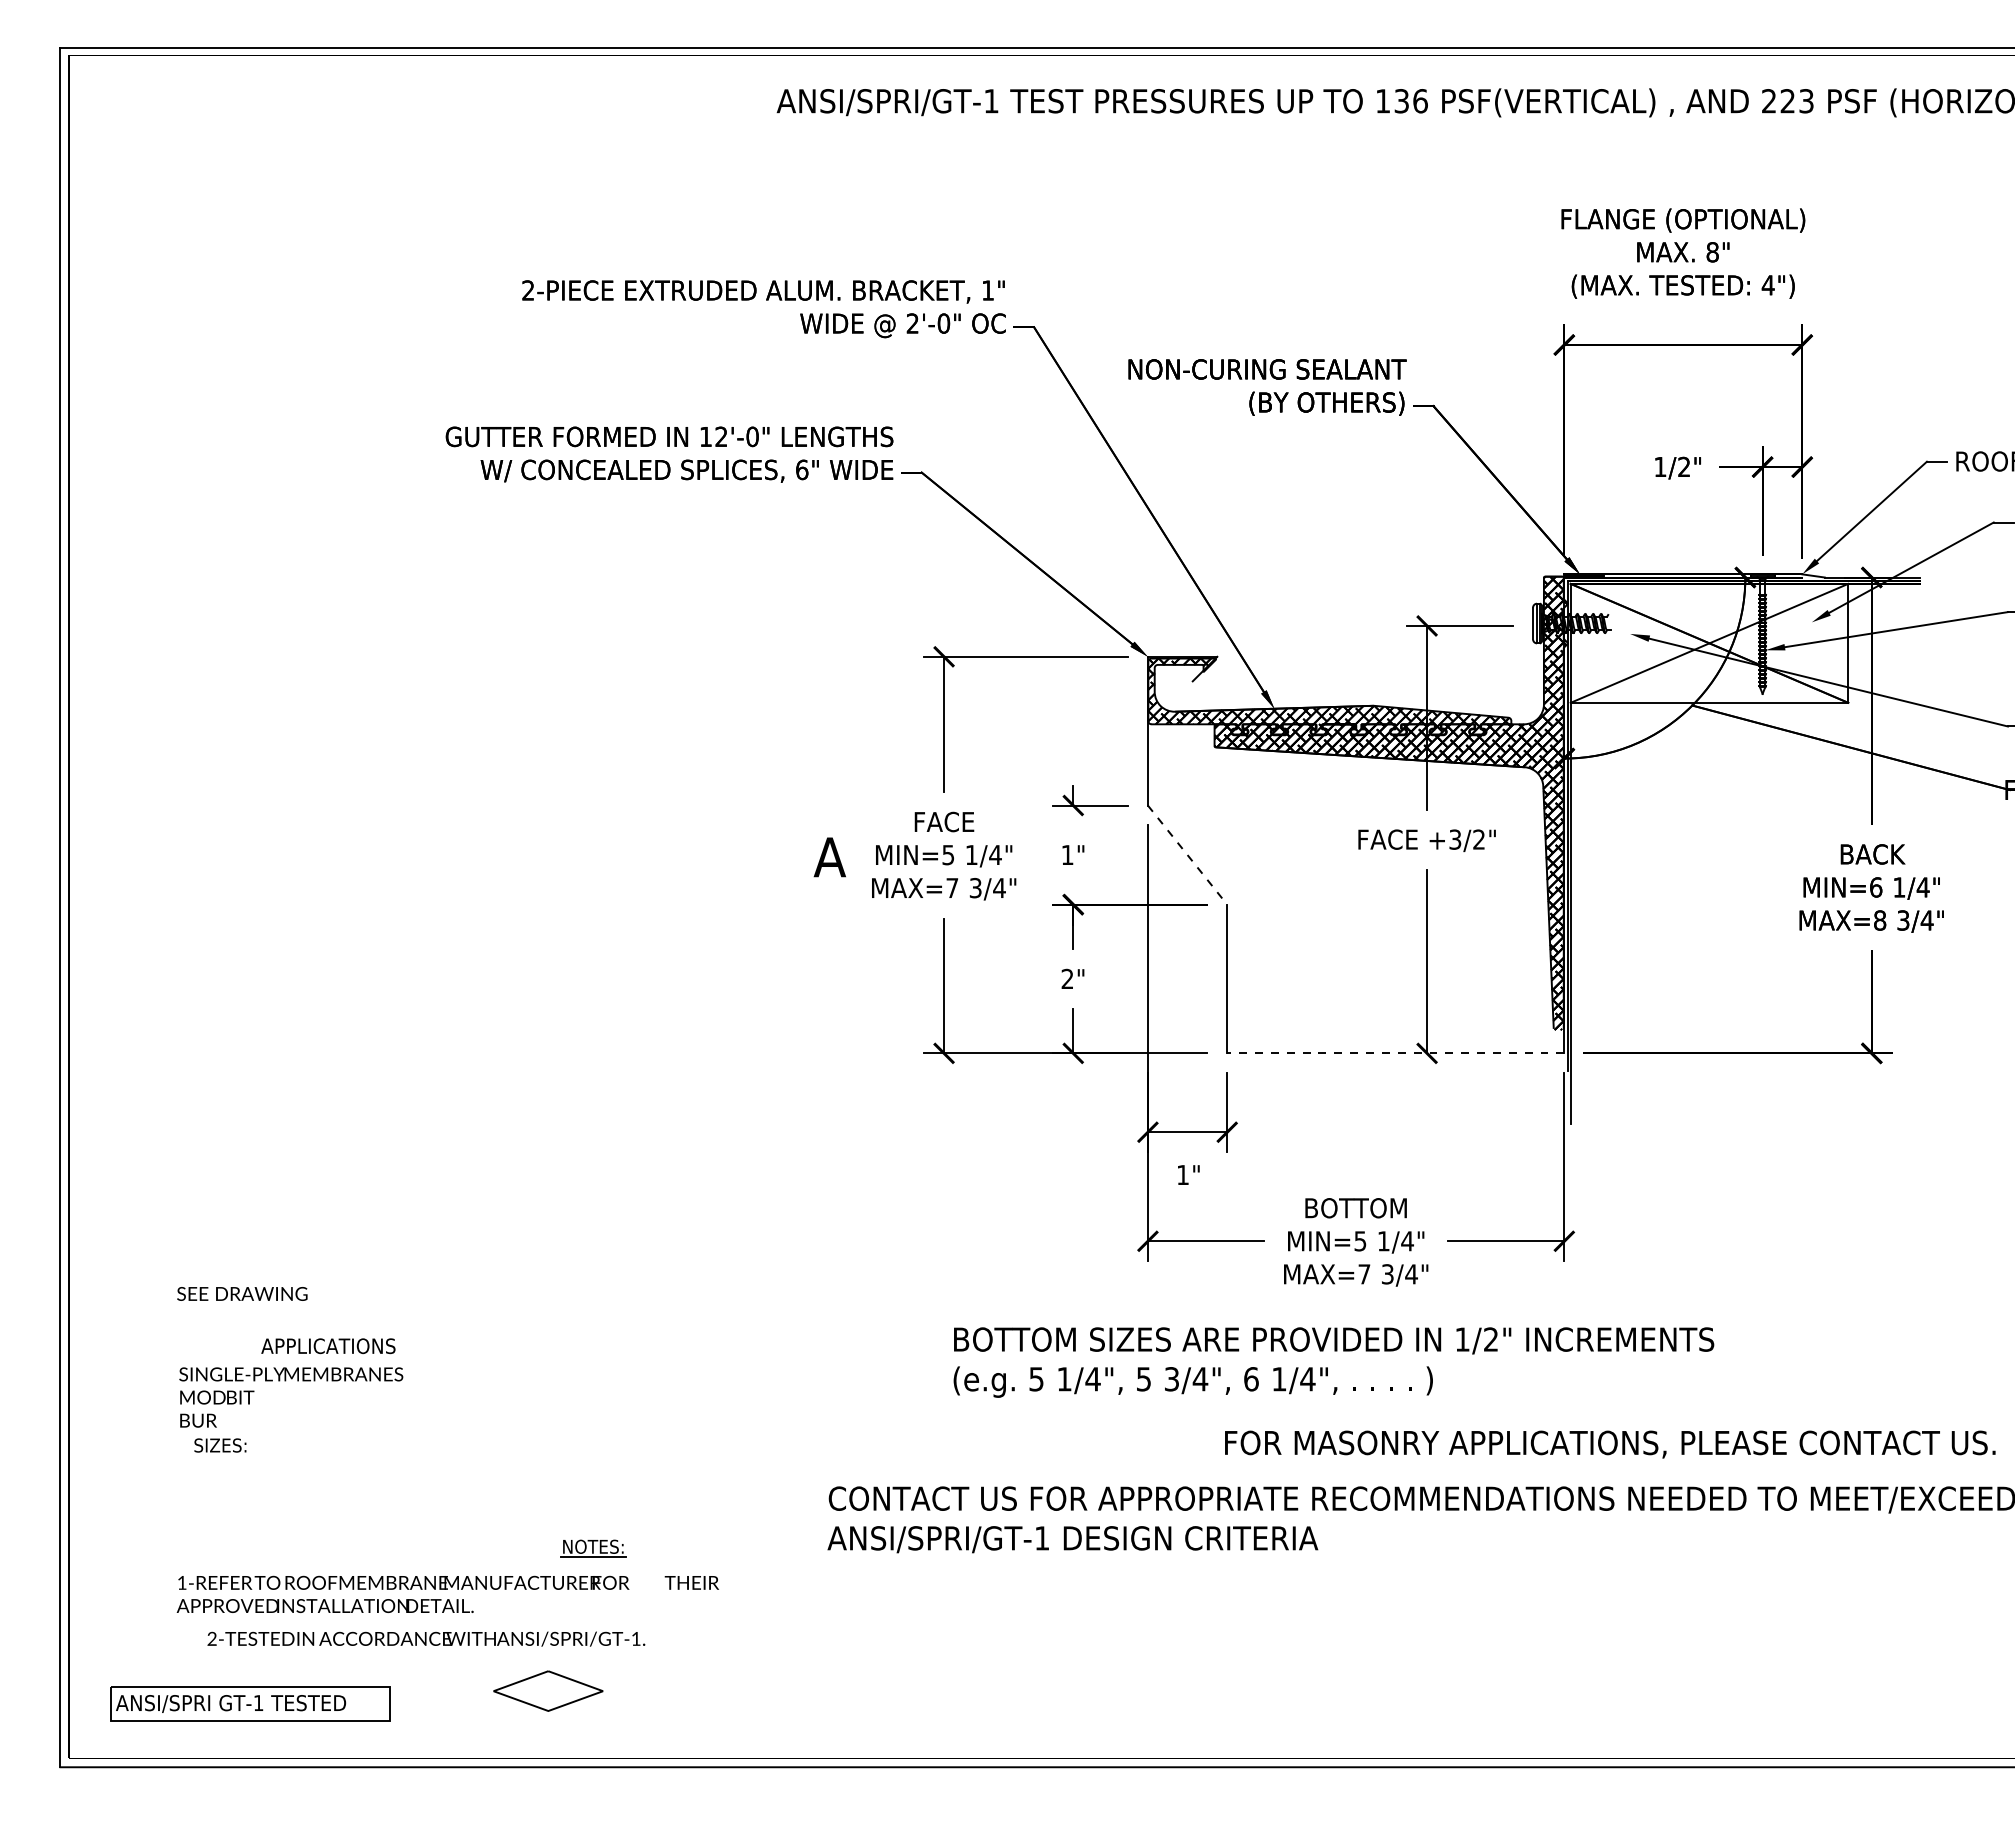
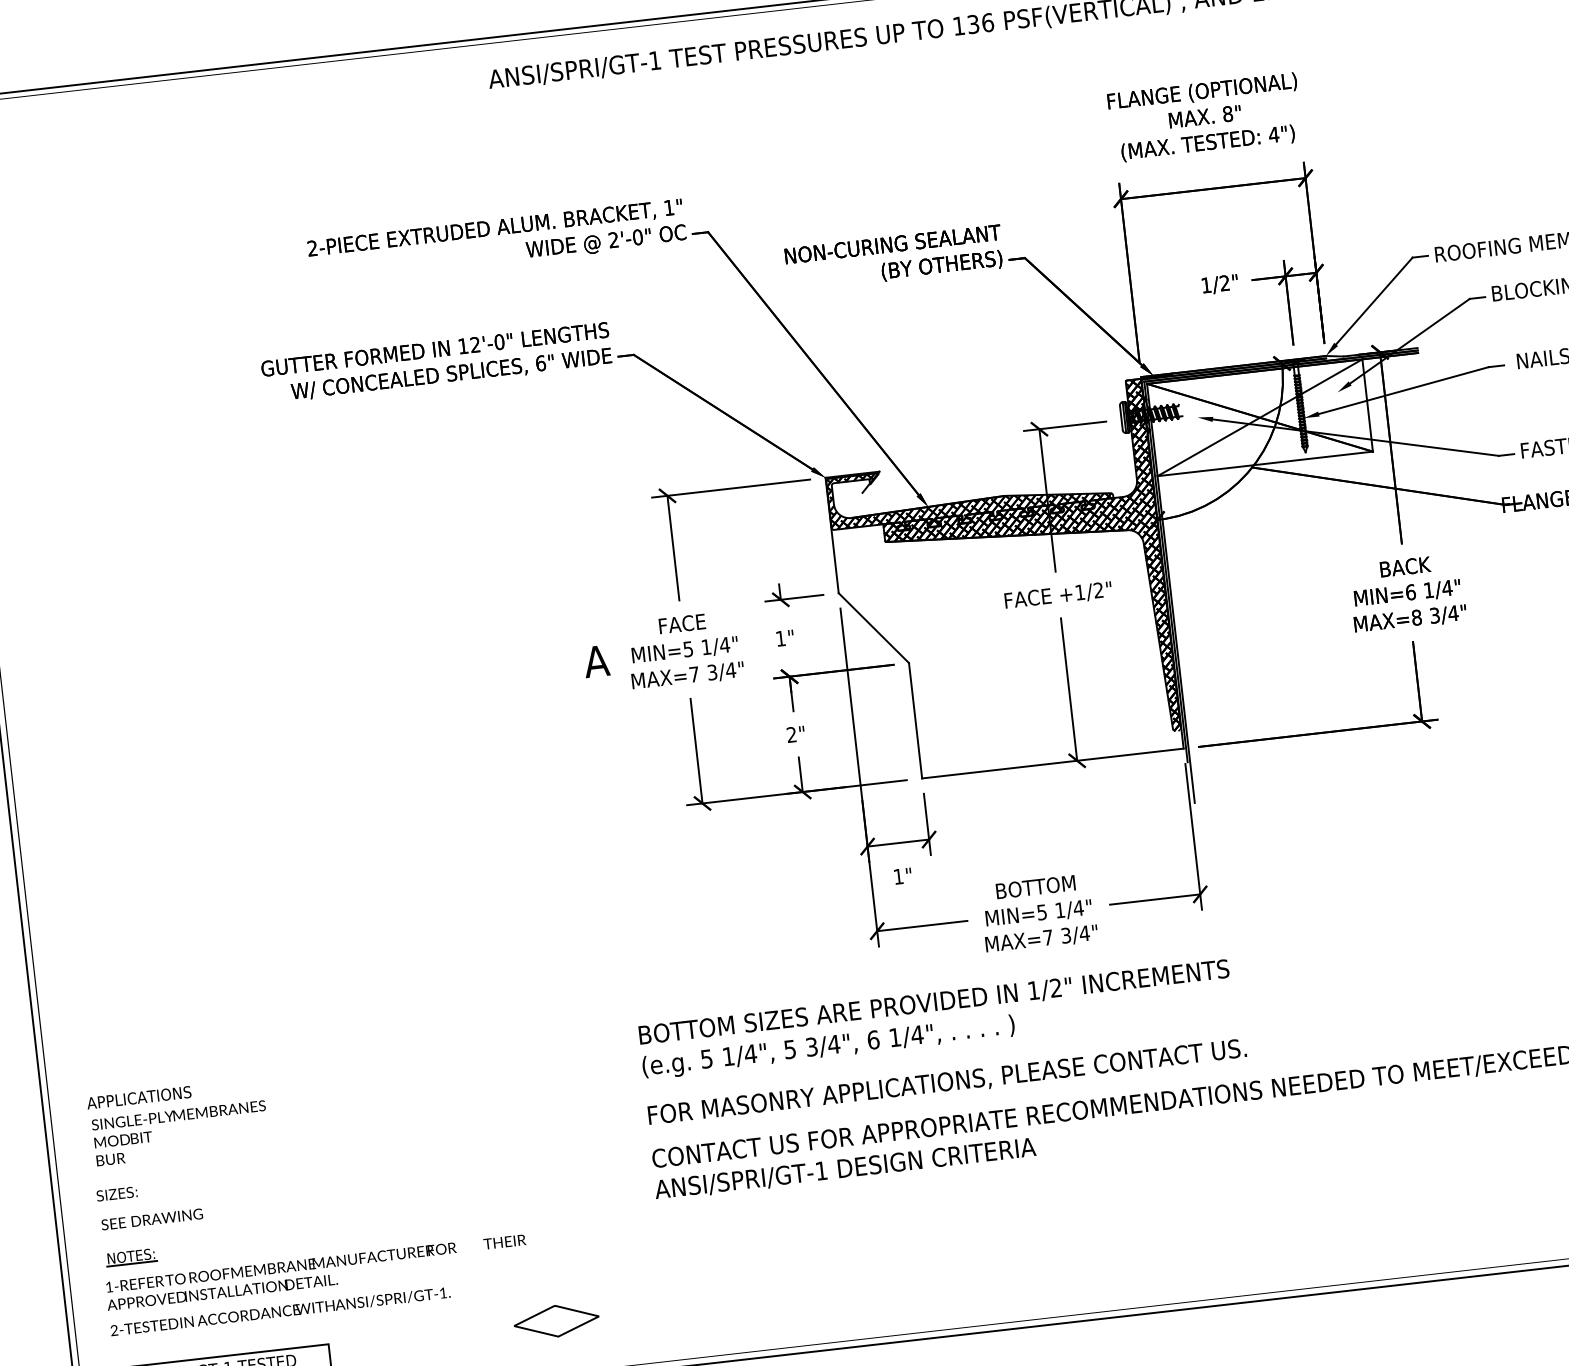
text: (1455, 839) -> (1080, 592), +3/2" -> +1/2"
line: (1187, 855) -> (873, 628), dashed -> solid
line: (1395, 1053) -> (1052, 763), dashed -> solid
text: (242, 1293) -> (152, 1219), moved
text: (328, 1346) -> (139, 1097), moved
text: (1333, 1362) -> (935, 1019), moved
text: (291, 1397) -> (180, 1133), moved
text: (1610, 1444) -> (947, 1082), moved
text: (220, 1445) -> (117, 1193), moved
part: (593, 1548) -> (131, 1257), moved
text: (447, 1593) -> (316, 1271), moved
text: (426, 1638) -> (280, 1311), moved
part: (548, 1690) -> (556, 1320), moved

